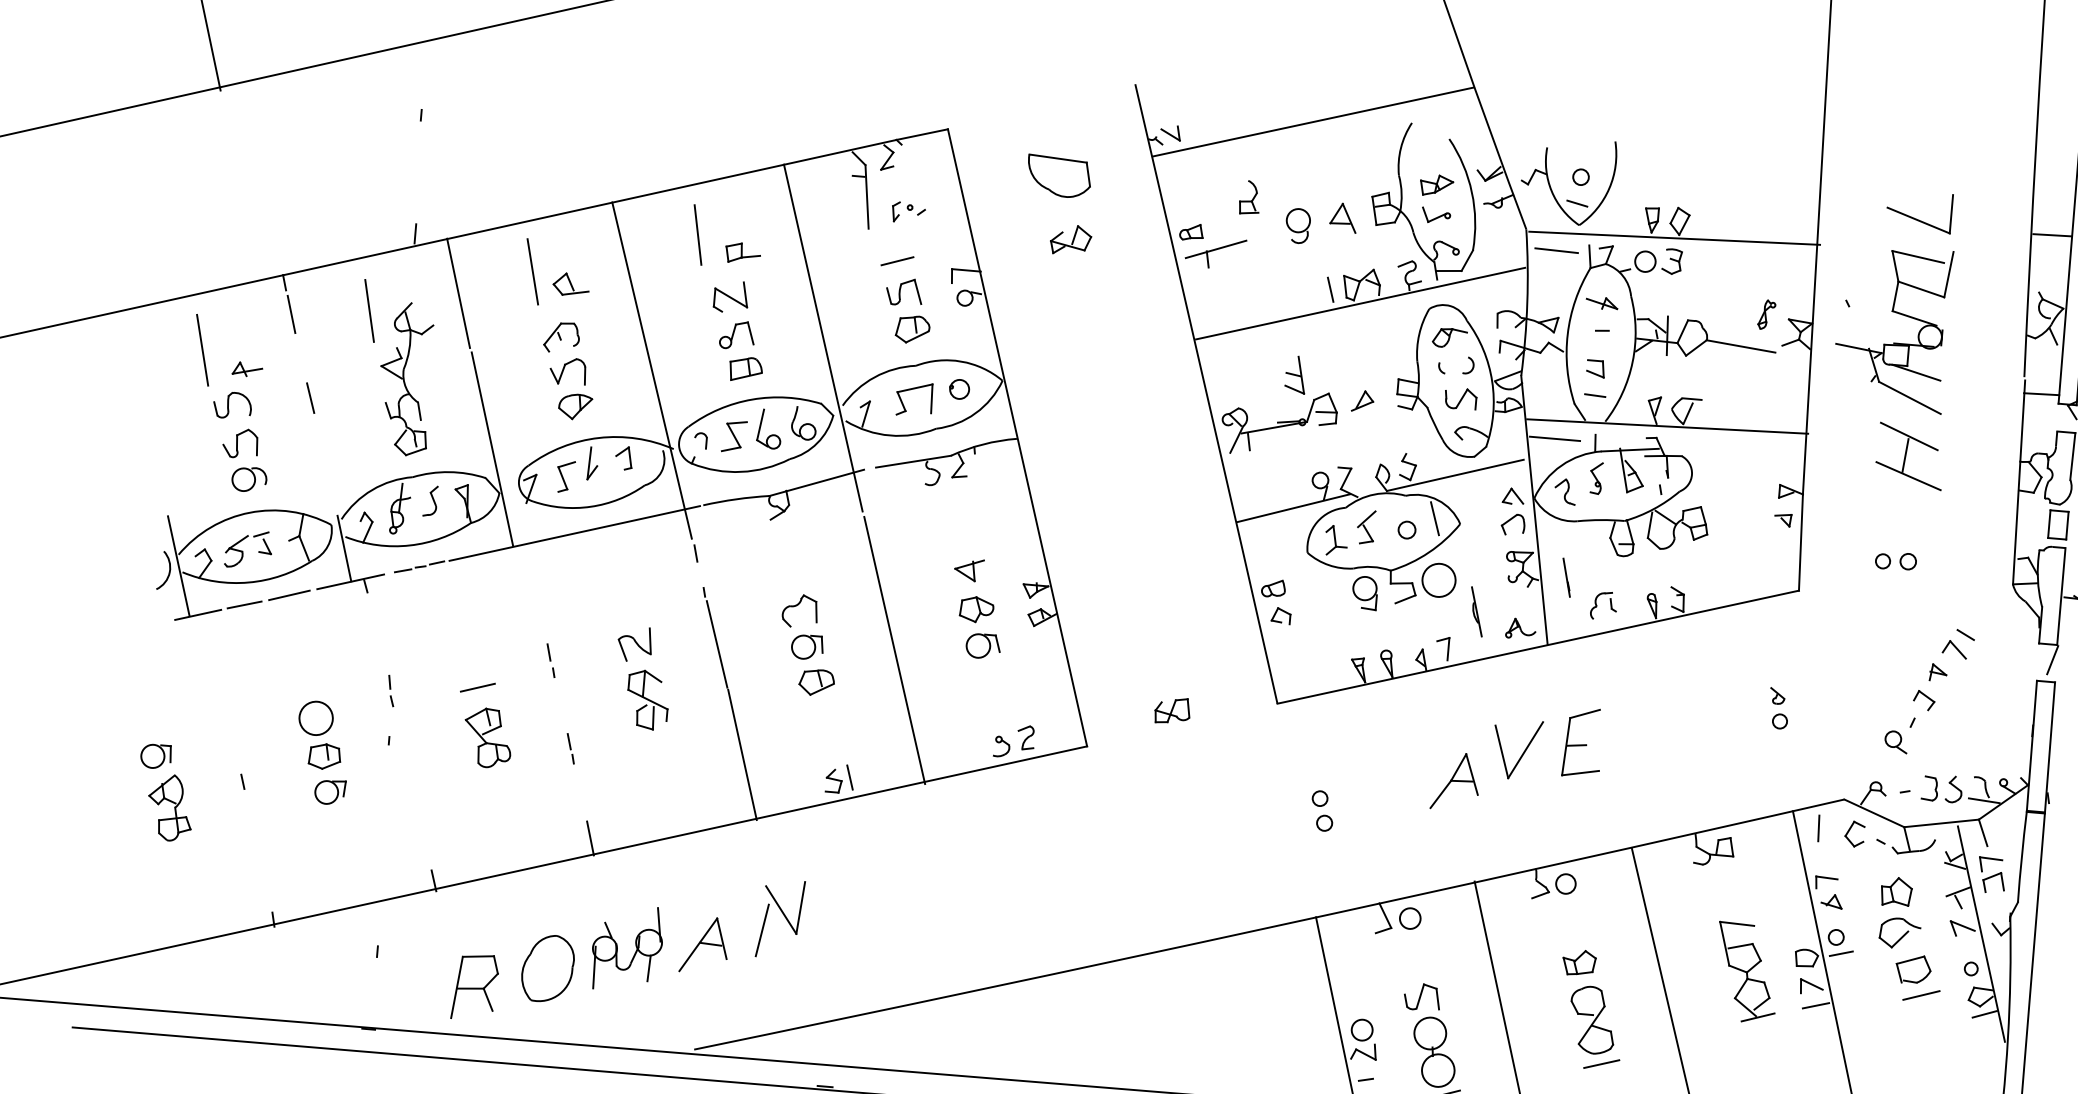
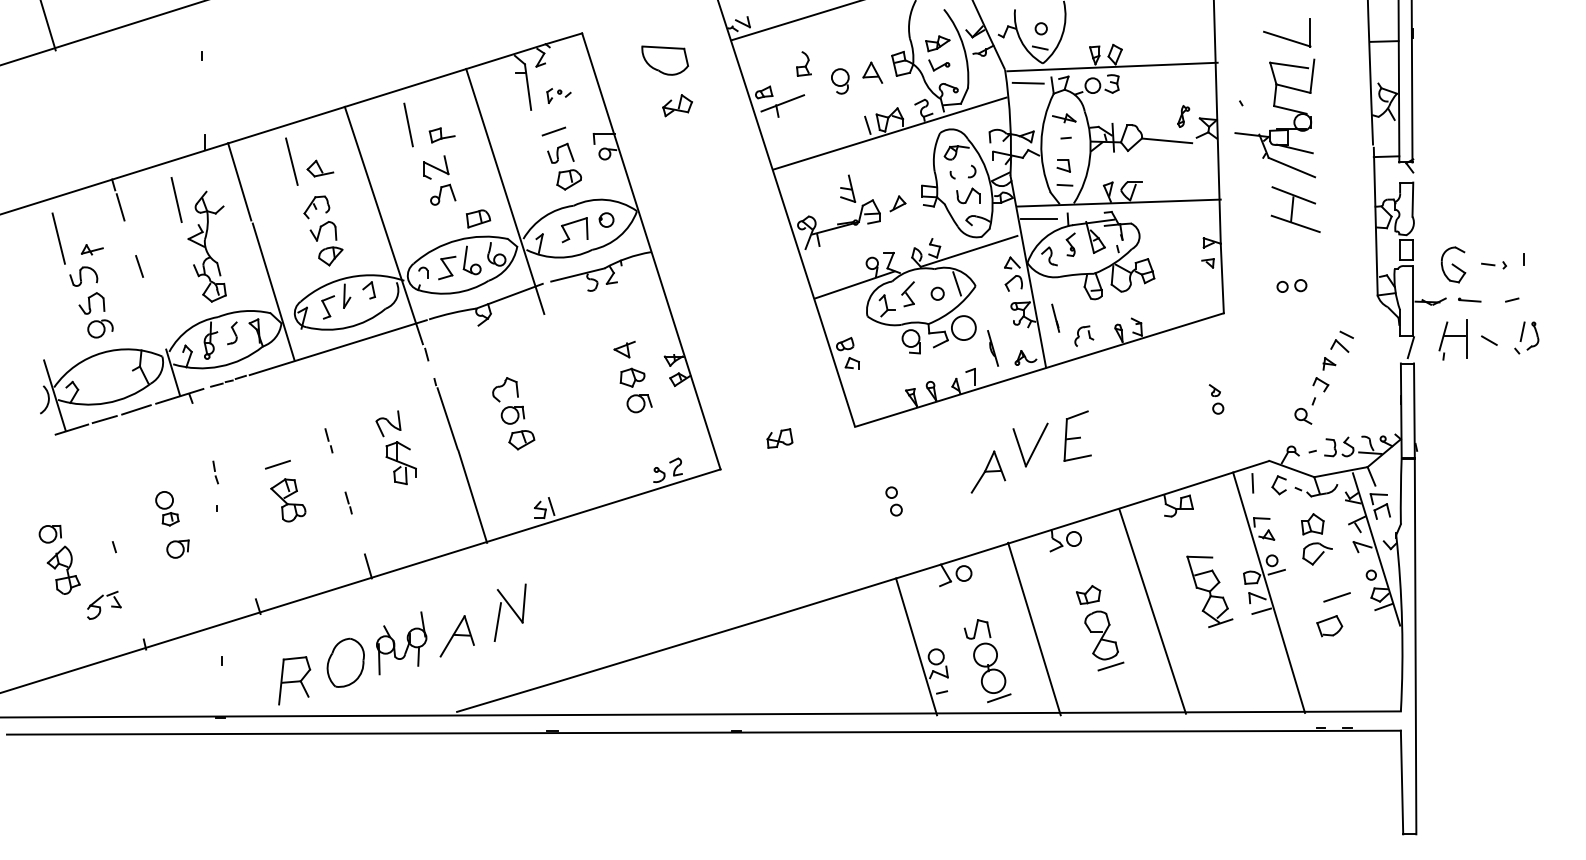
part: (746, 368) -> (478, 218), moved
part: (249, 548) -> (104, 604), moved
line: (894, 649) -> (575, 411), removed
part: (320, 734) -> (167, 508), size x0.7
part: (1913, 969) -> (1329, 626), moved

